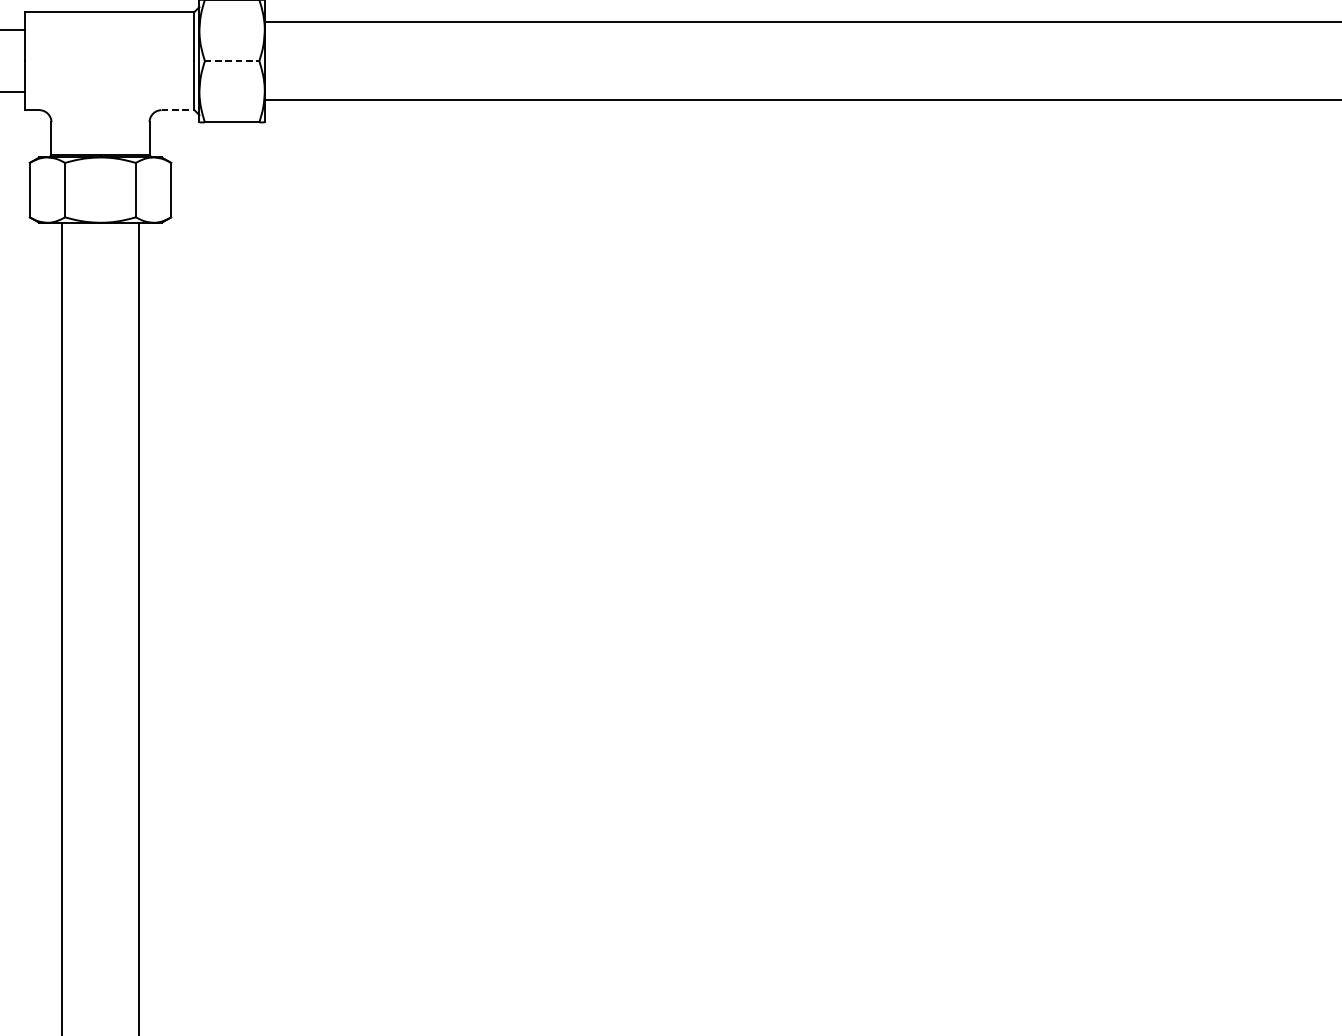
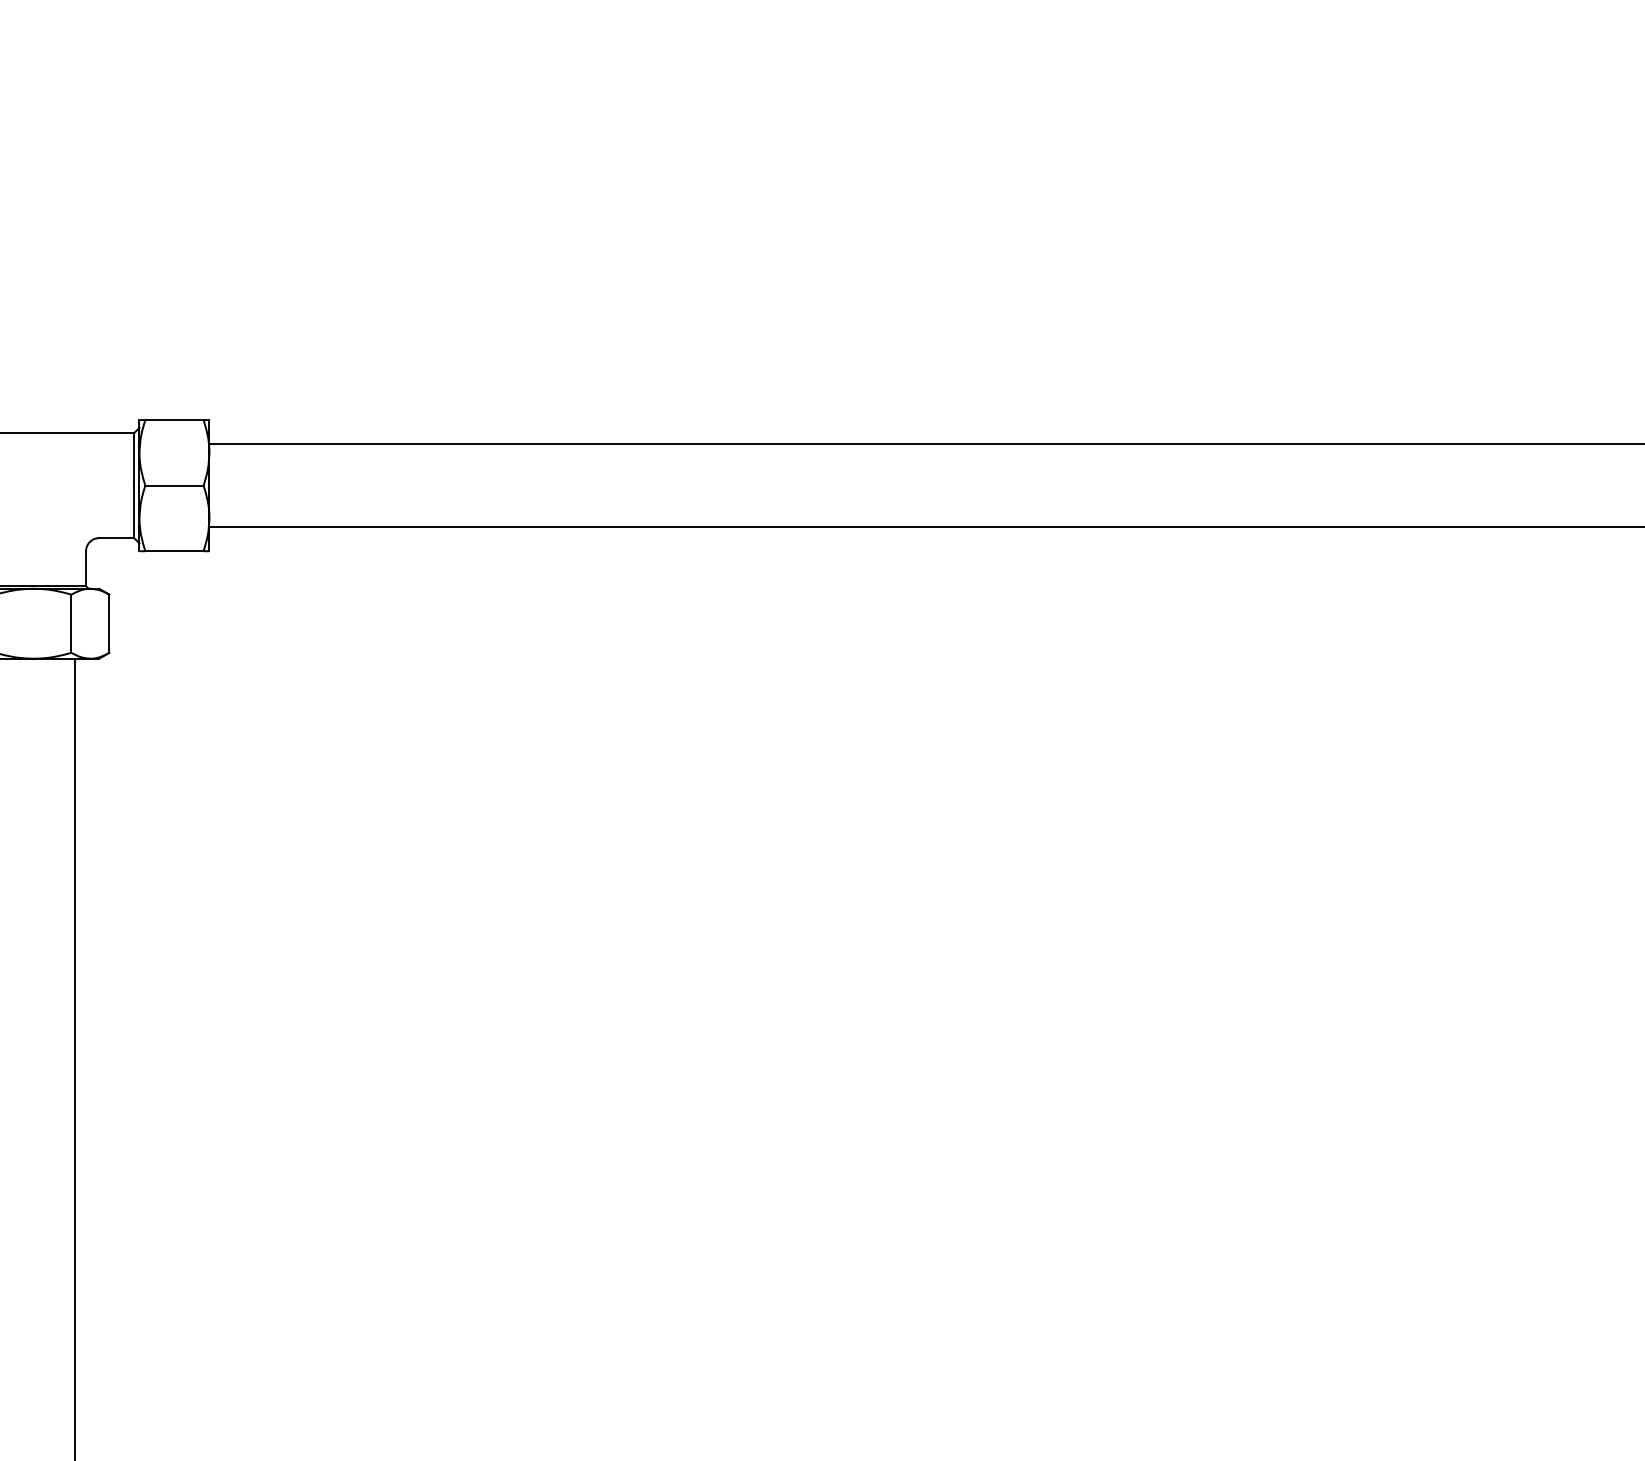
line: (232, 60) -> (174, 485), dashed -> solid
line: (178, 110) -> (117, 538), dashed -> solid

